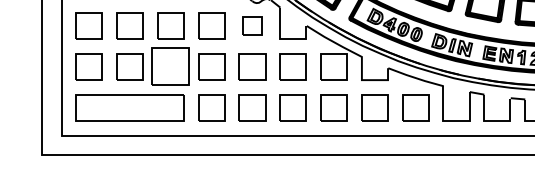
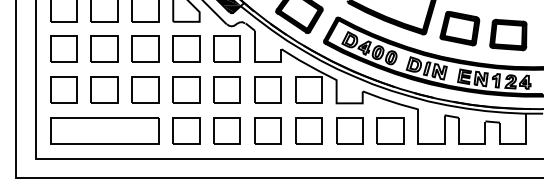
part: (251, 25) -> (226, 48), size x1.43
part: (170, 66) -> (145, 89), size x0.71

